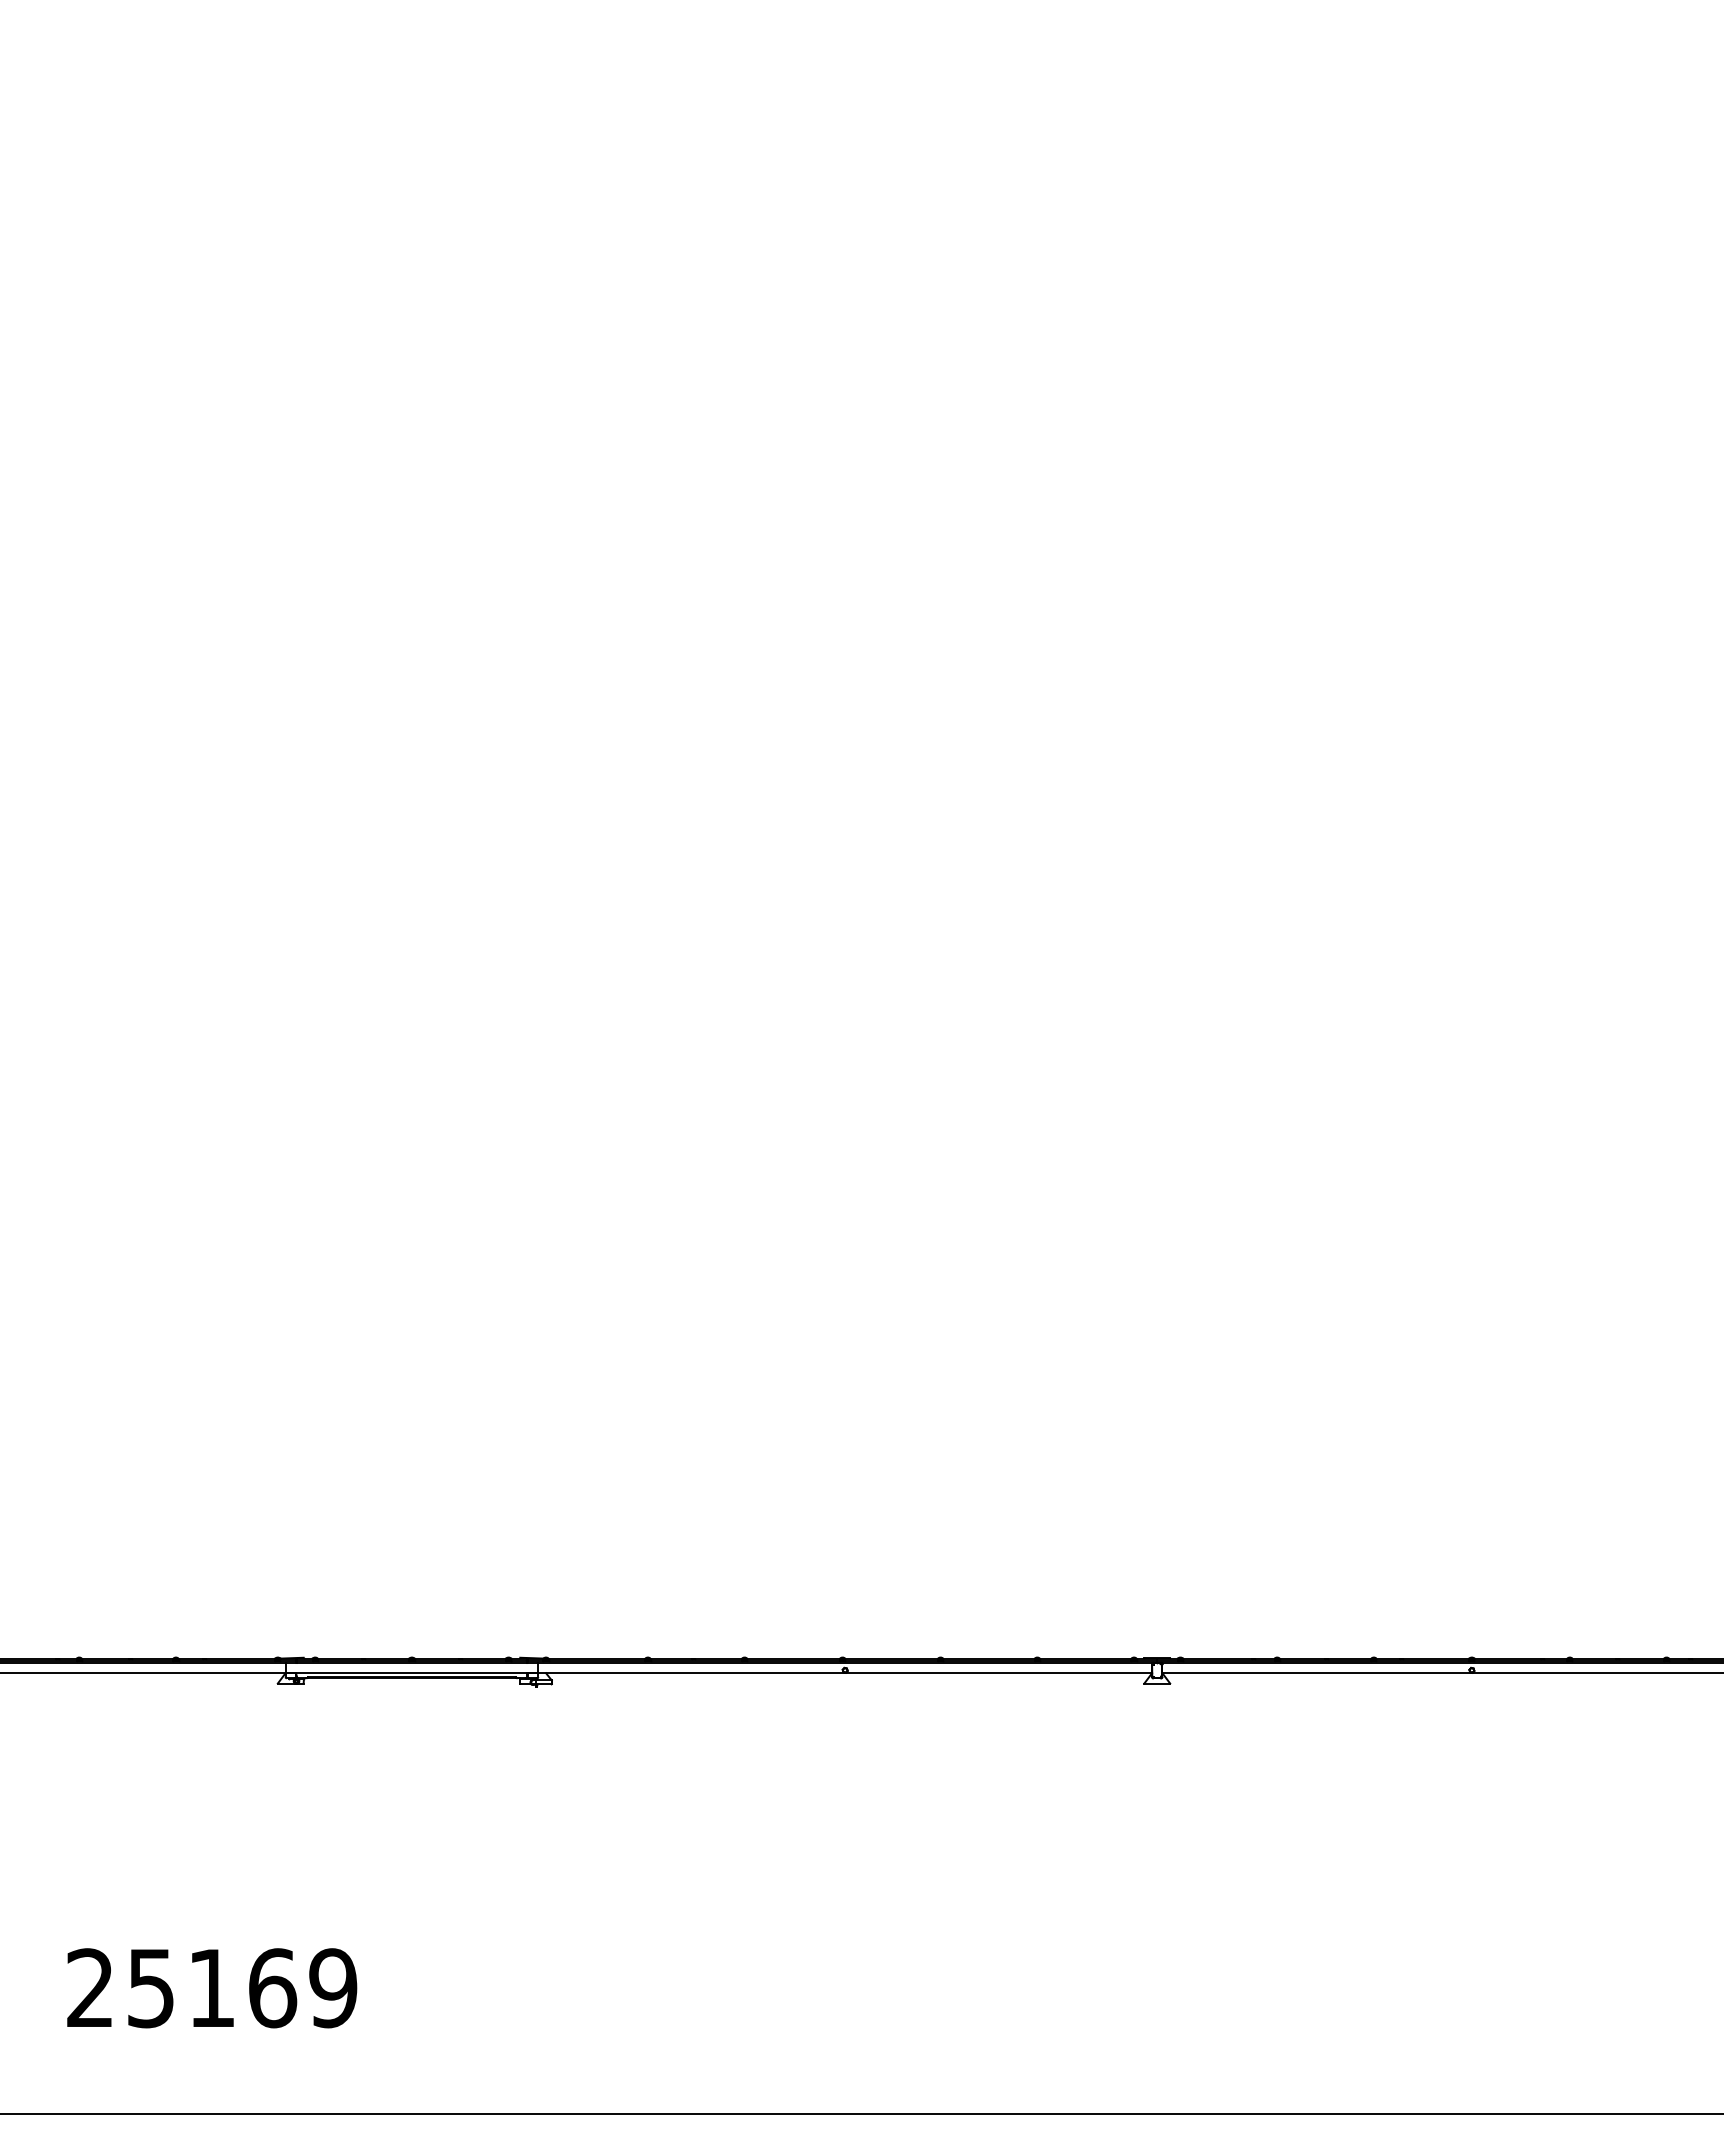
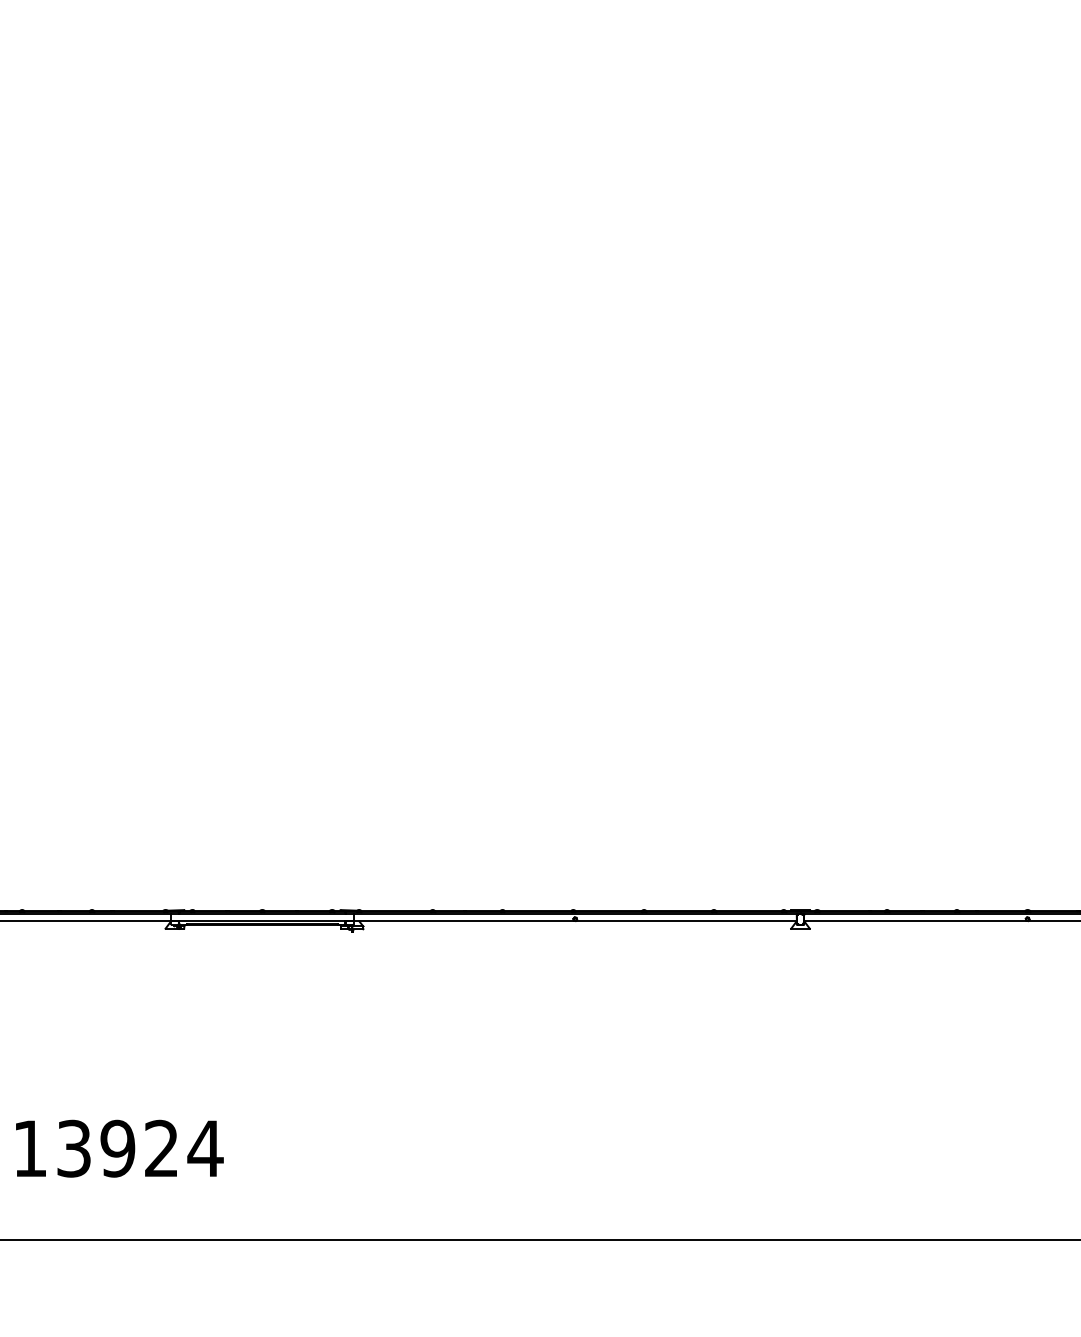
text: (212, 1988) -> (118, 1148), 25169 -> 13924

